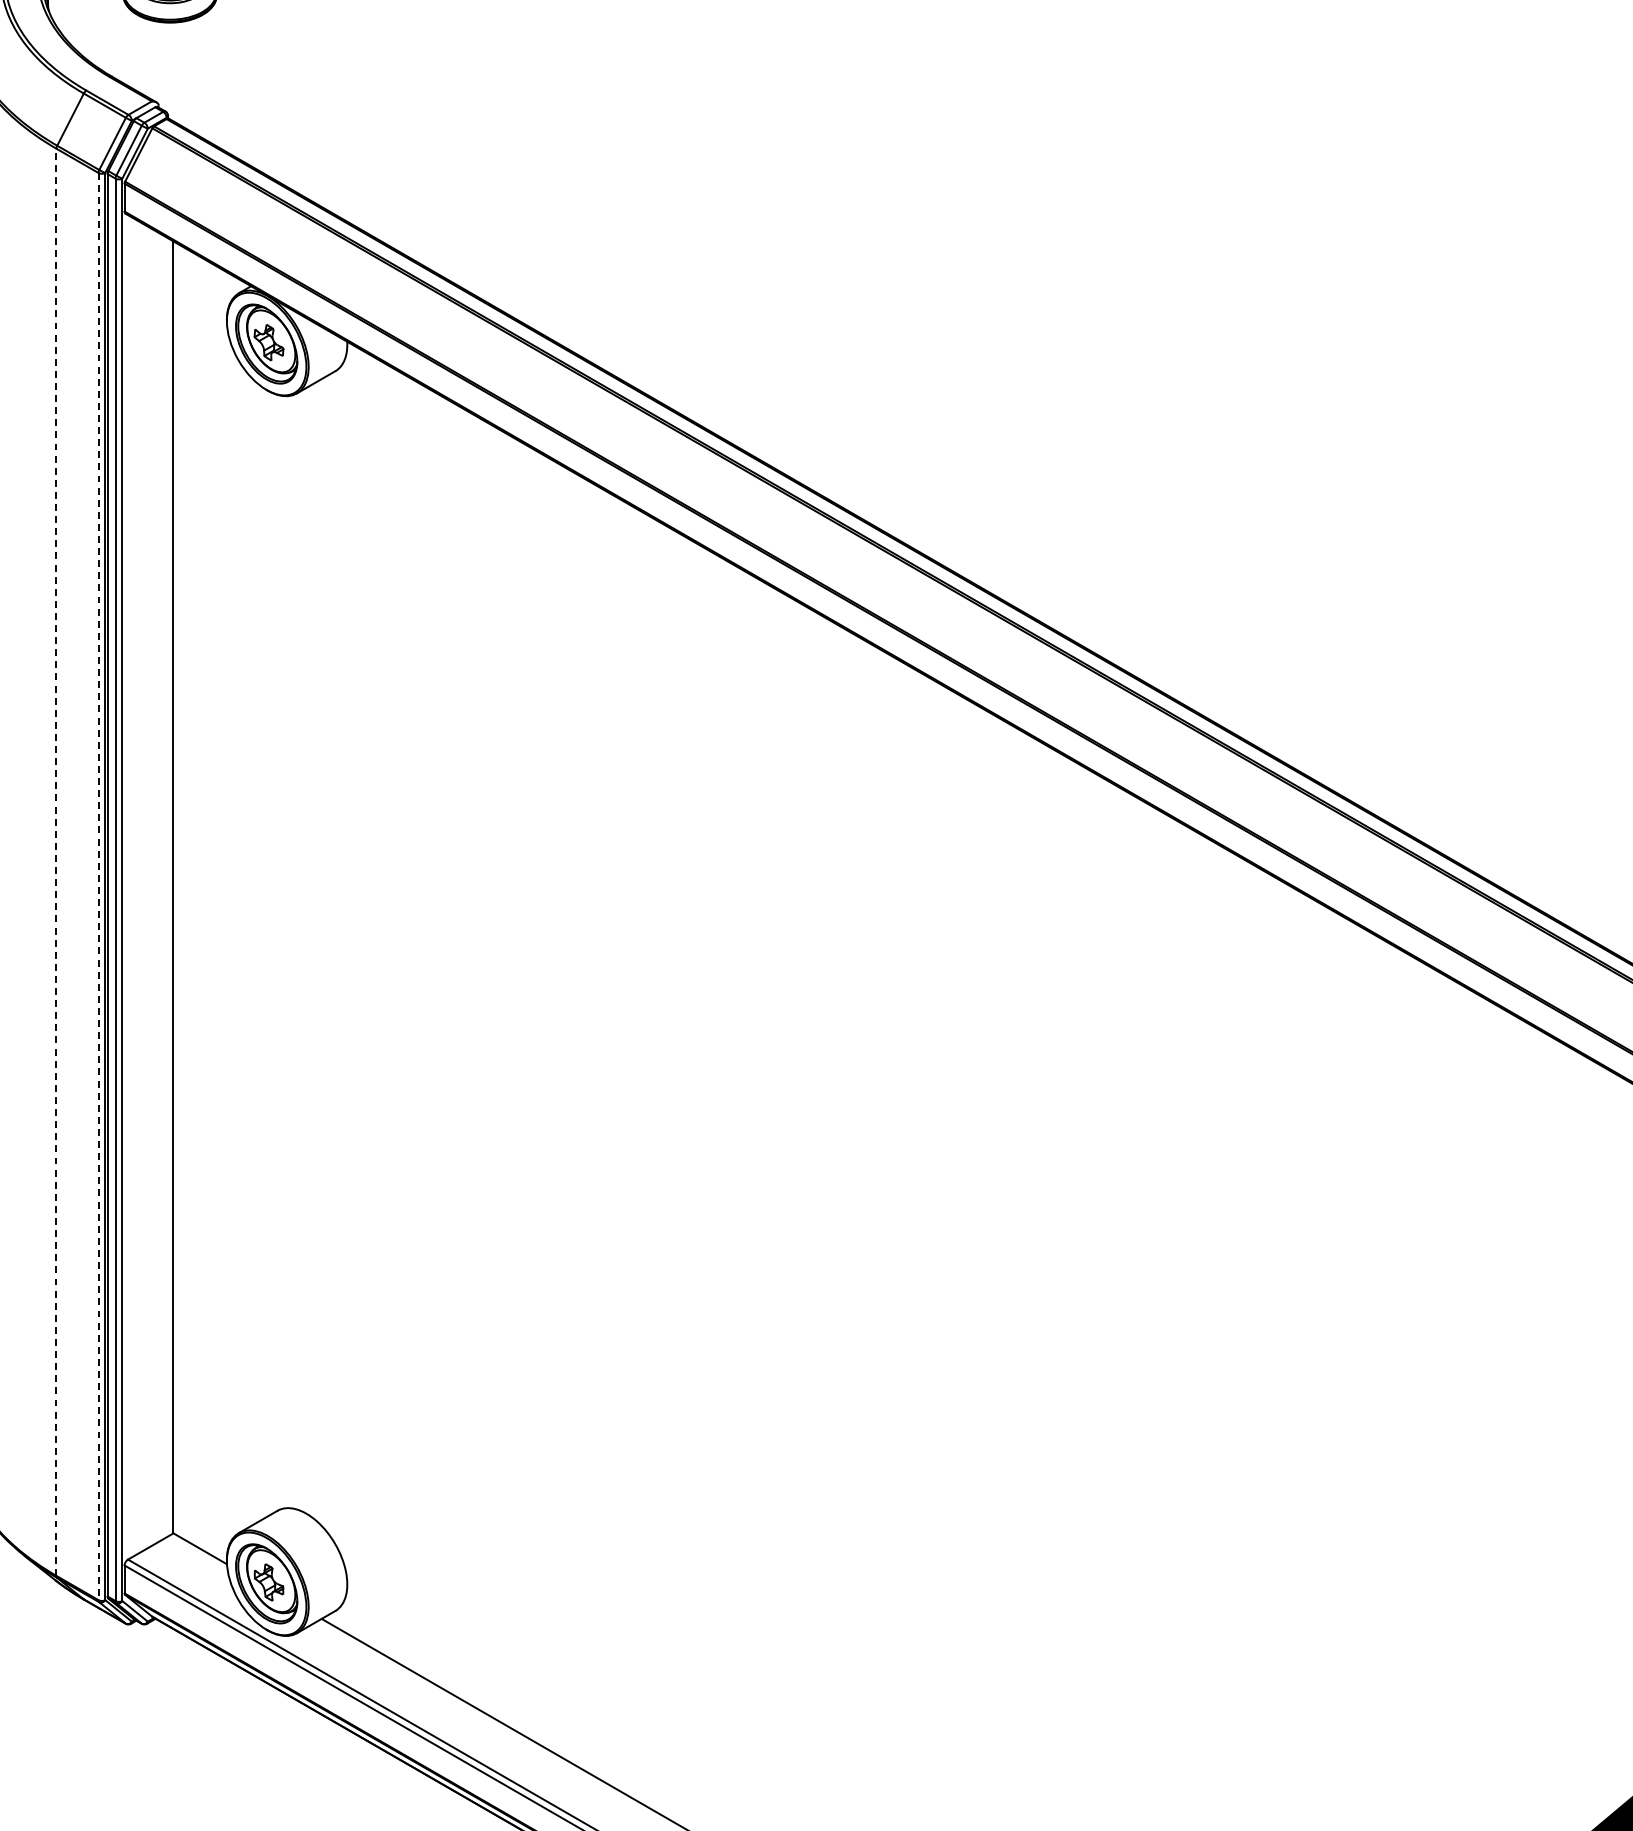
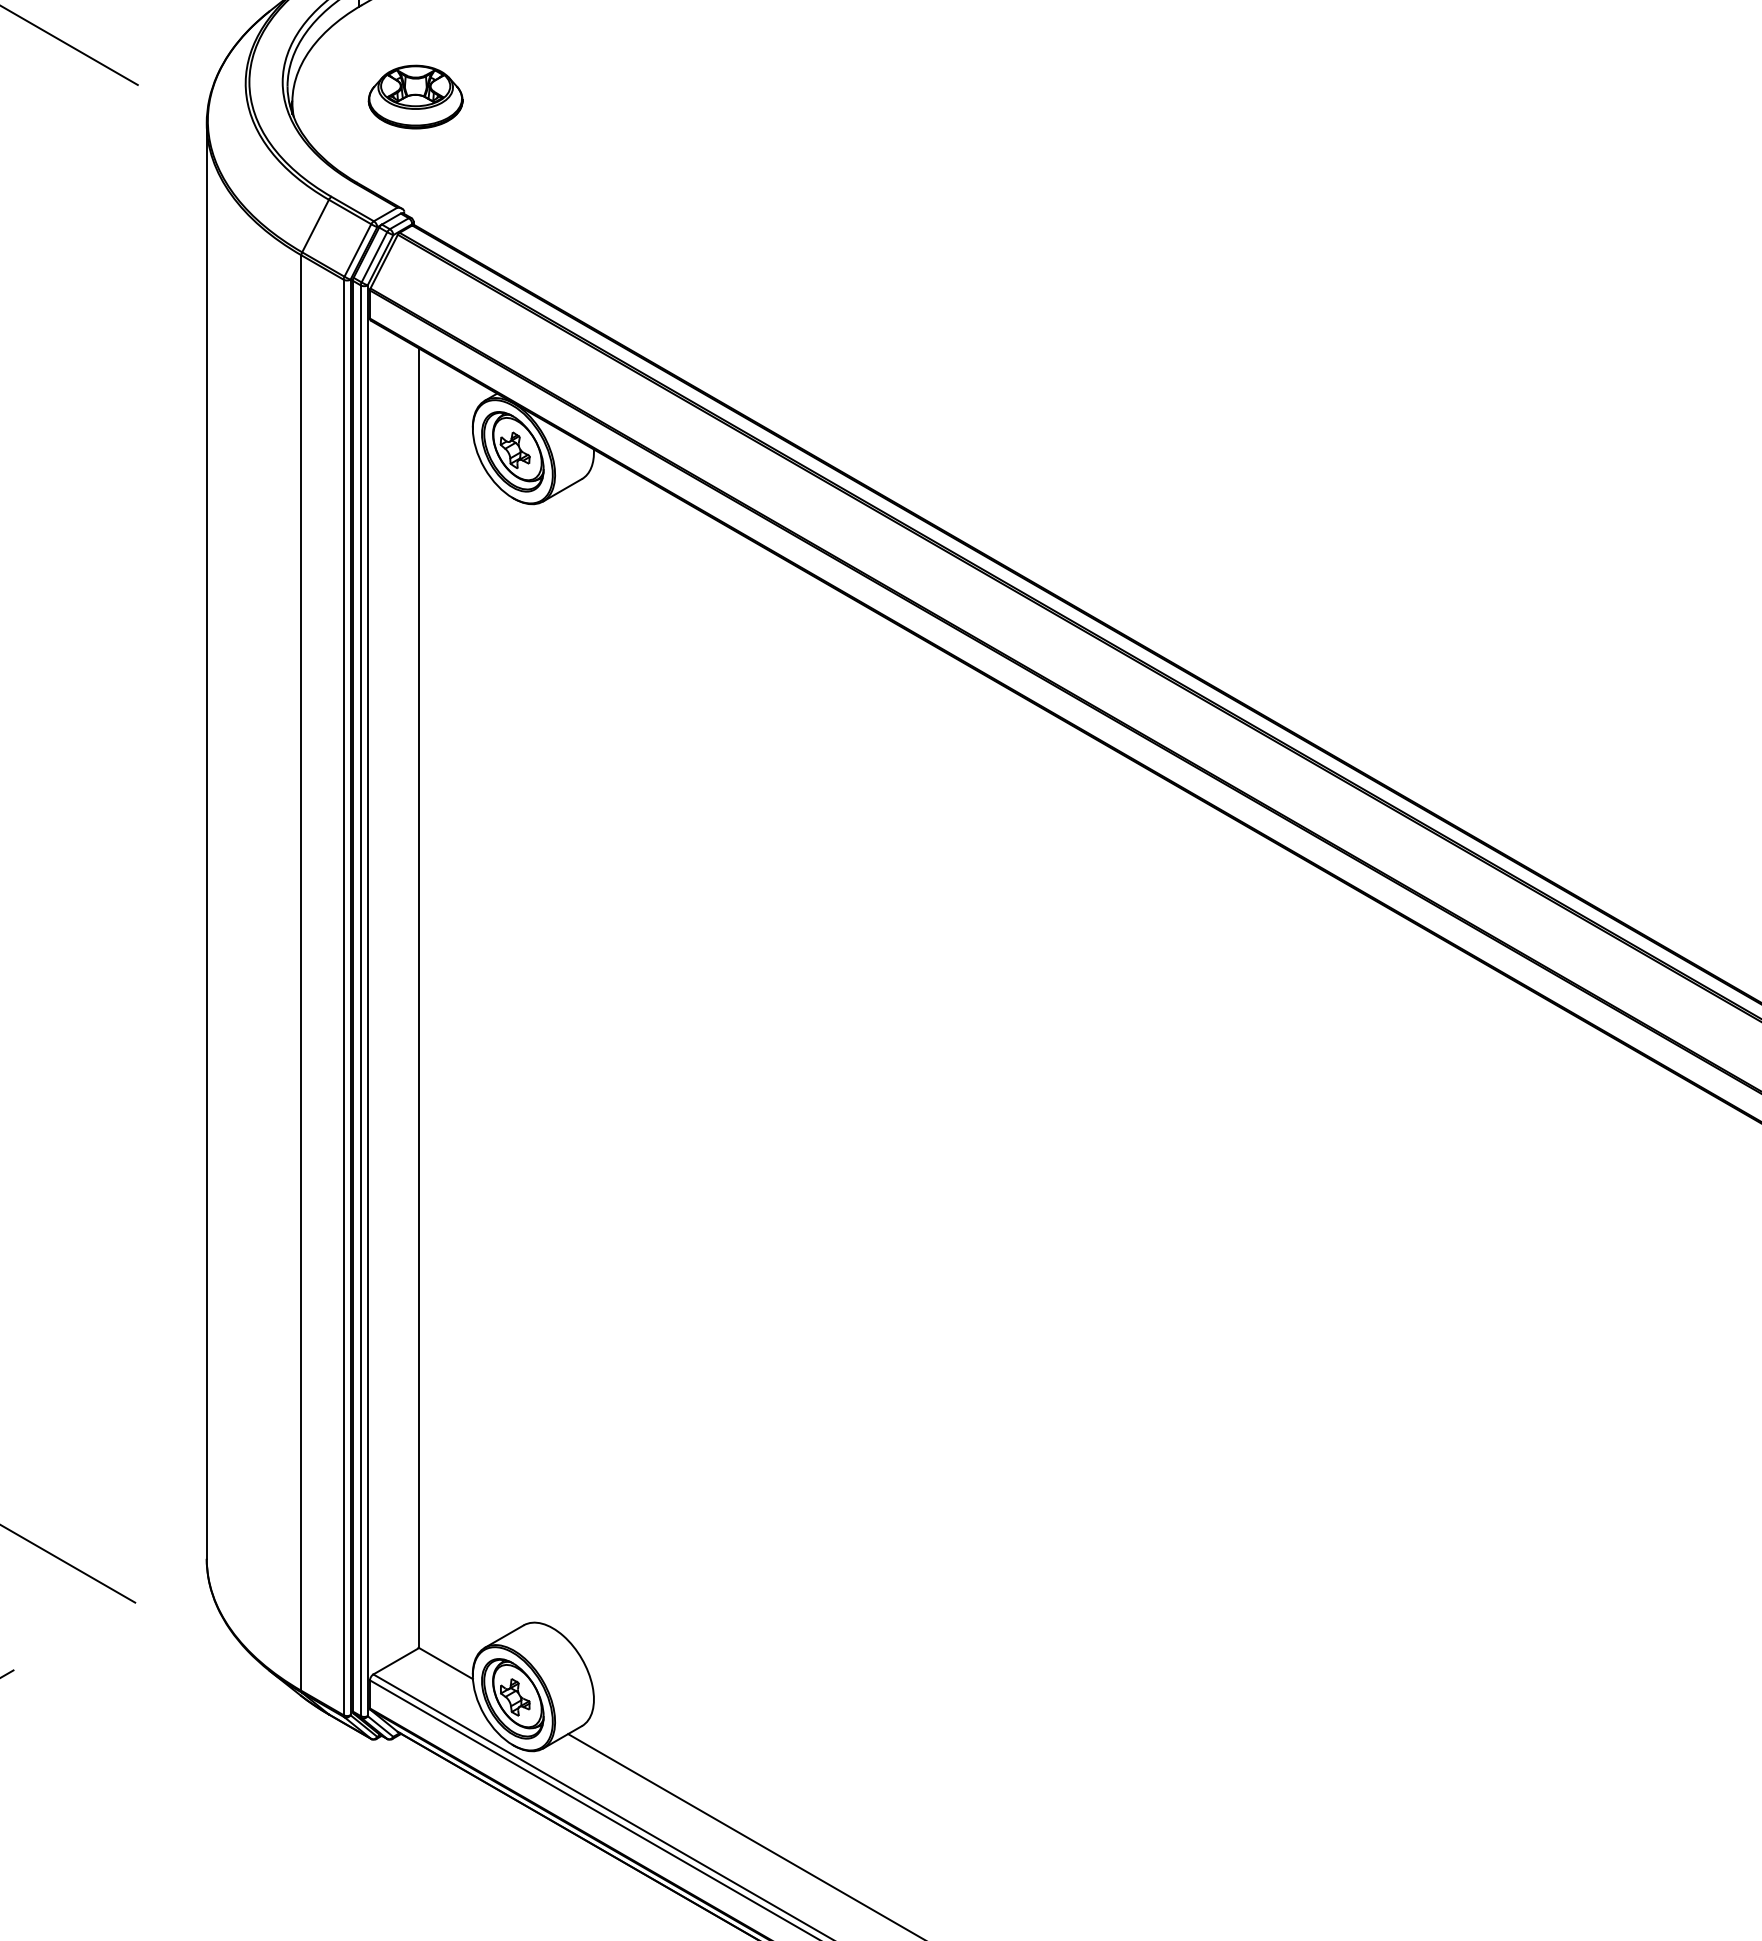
line: (56, 862) -> (301, 973), dashed -> solid
line: (98, 886) -> (343, 997), dashed -> solid

